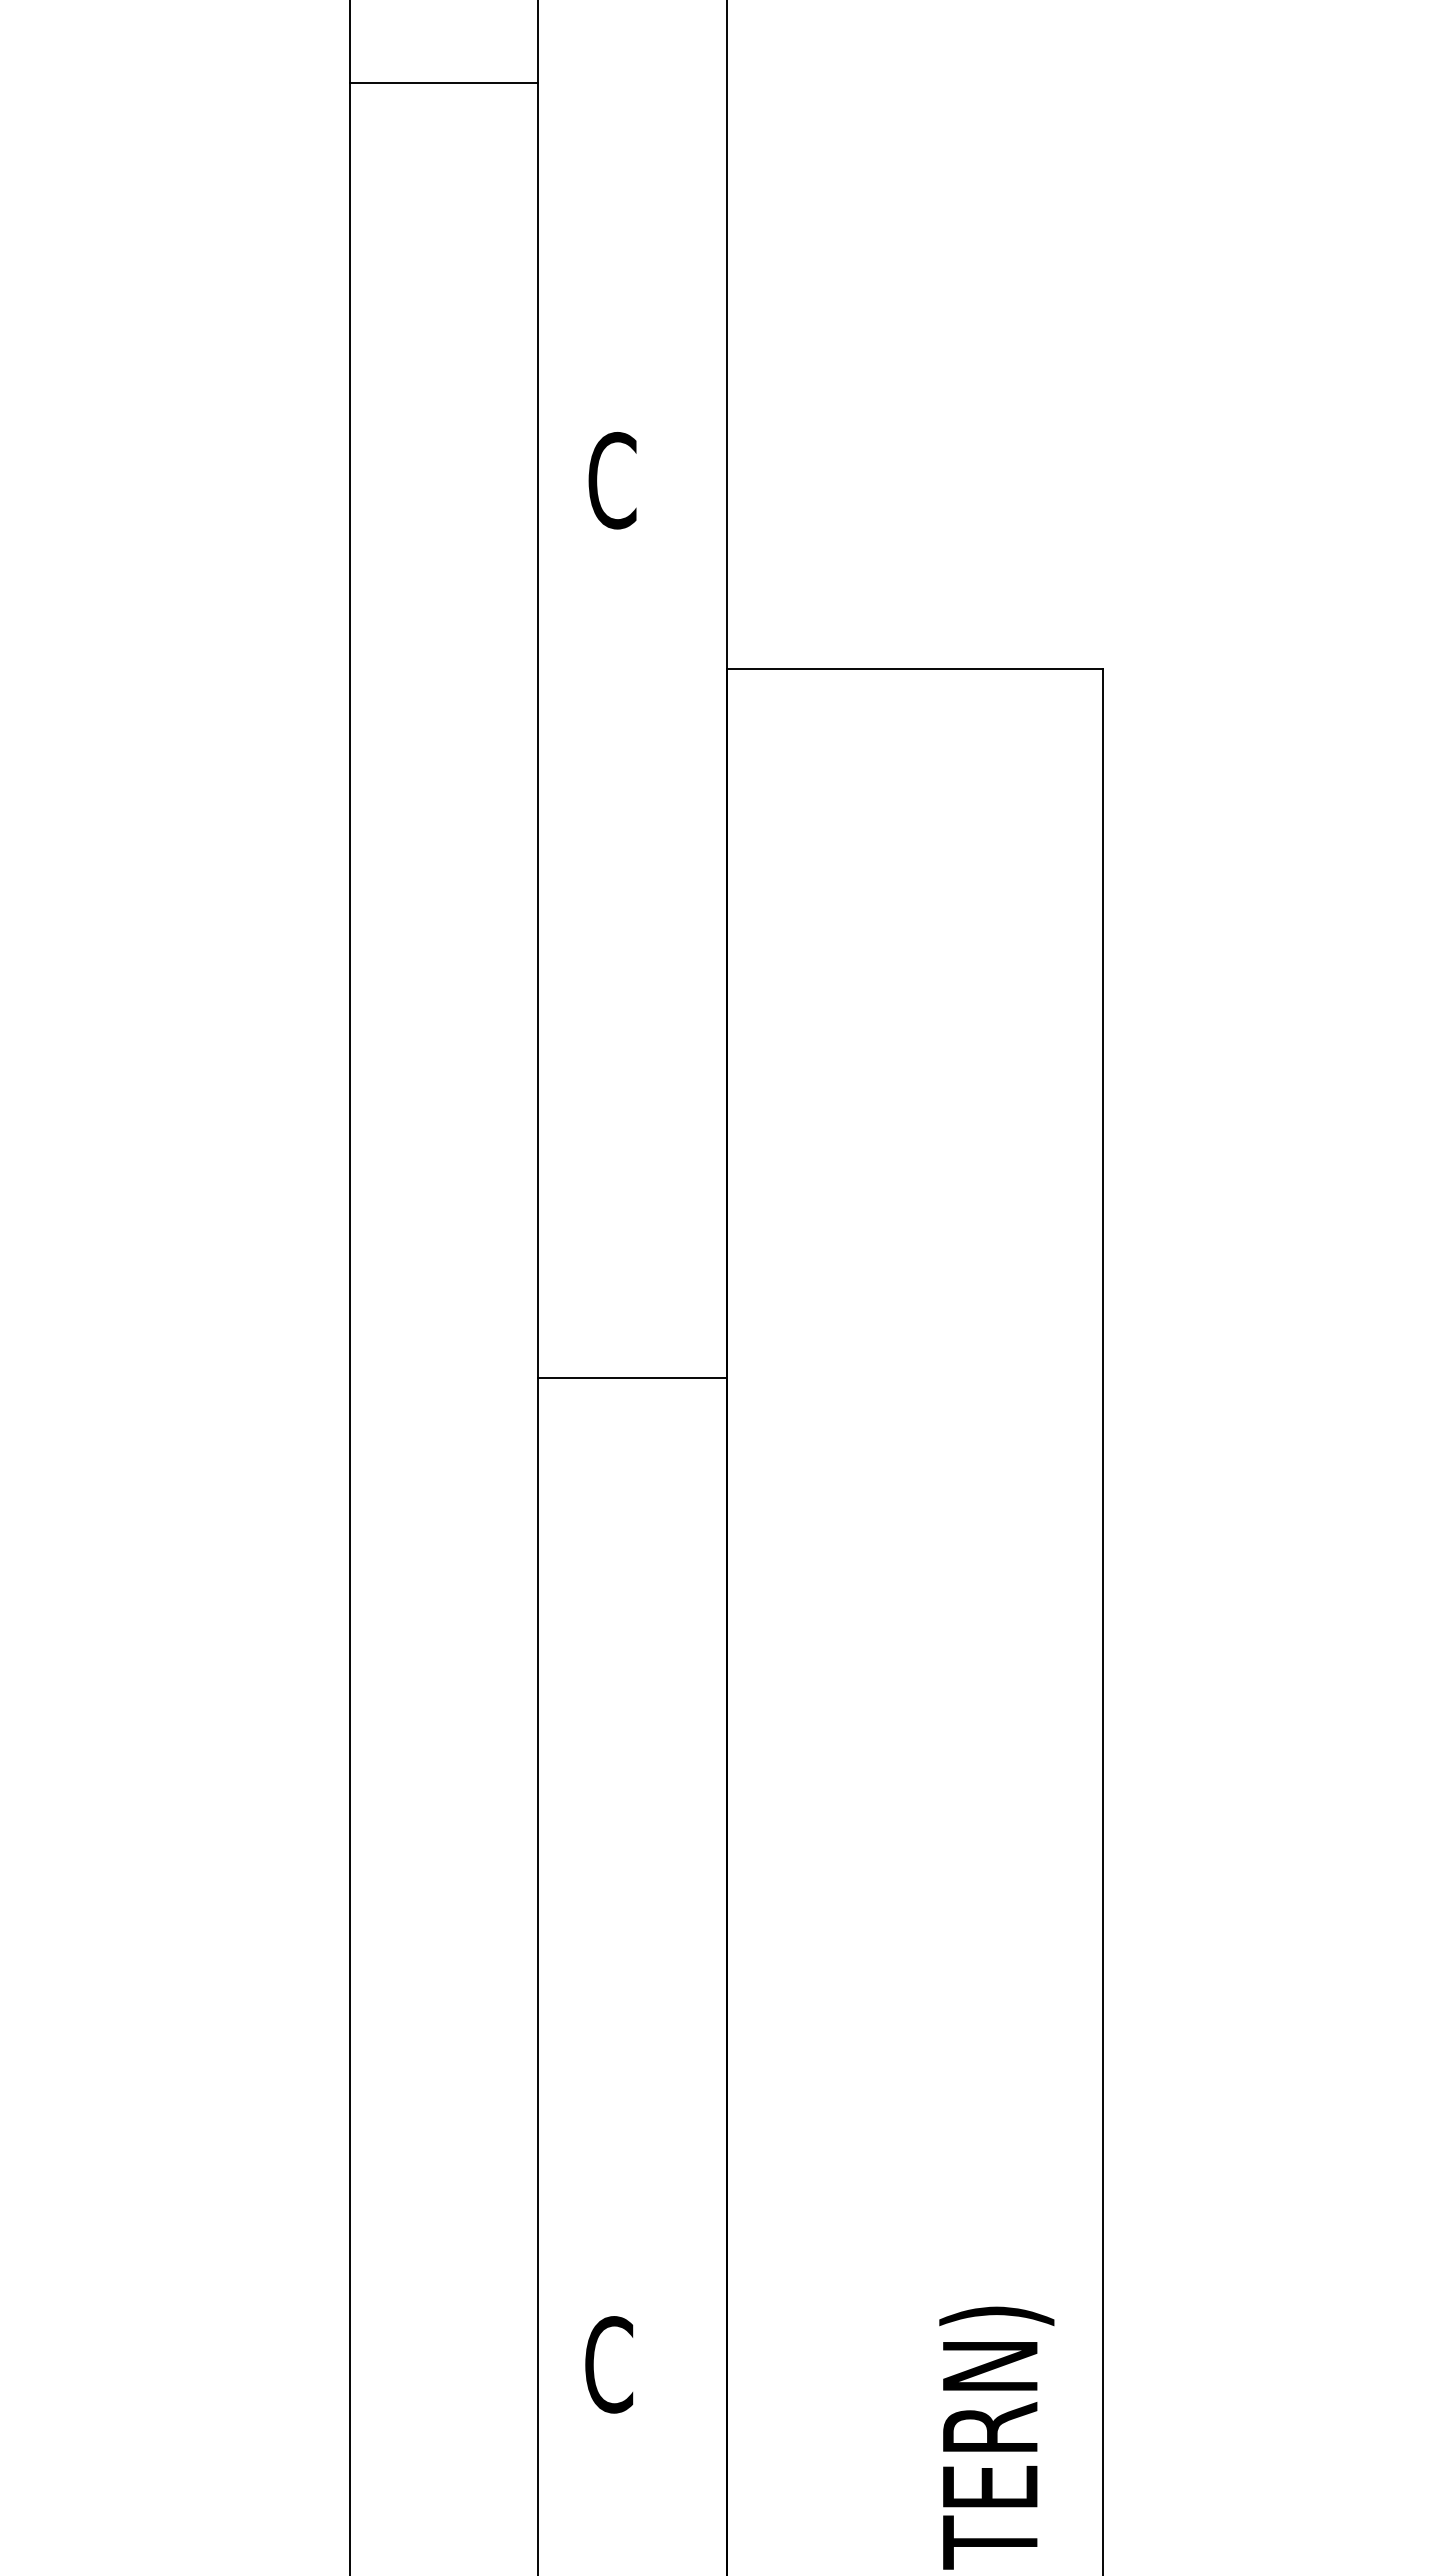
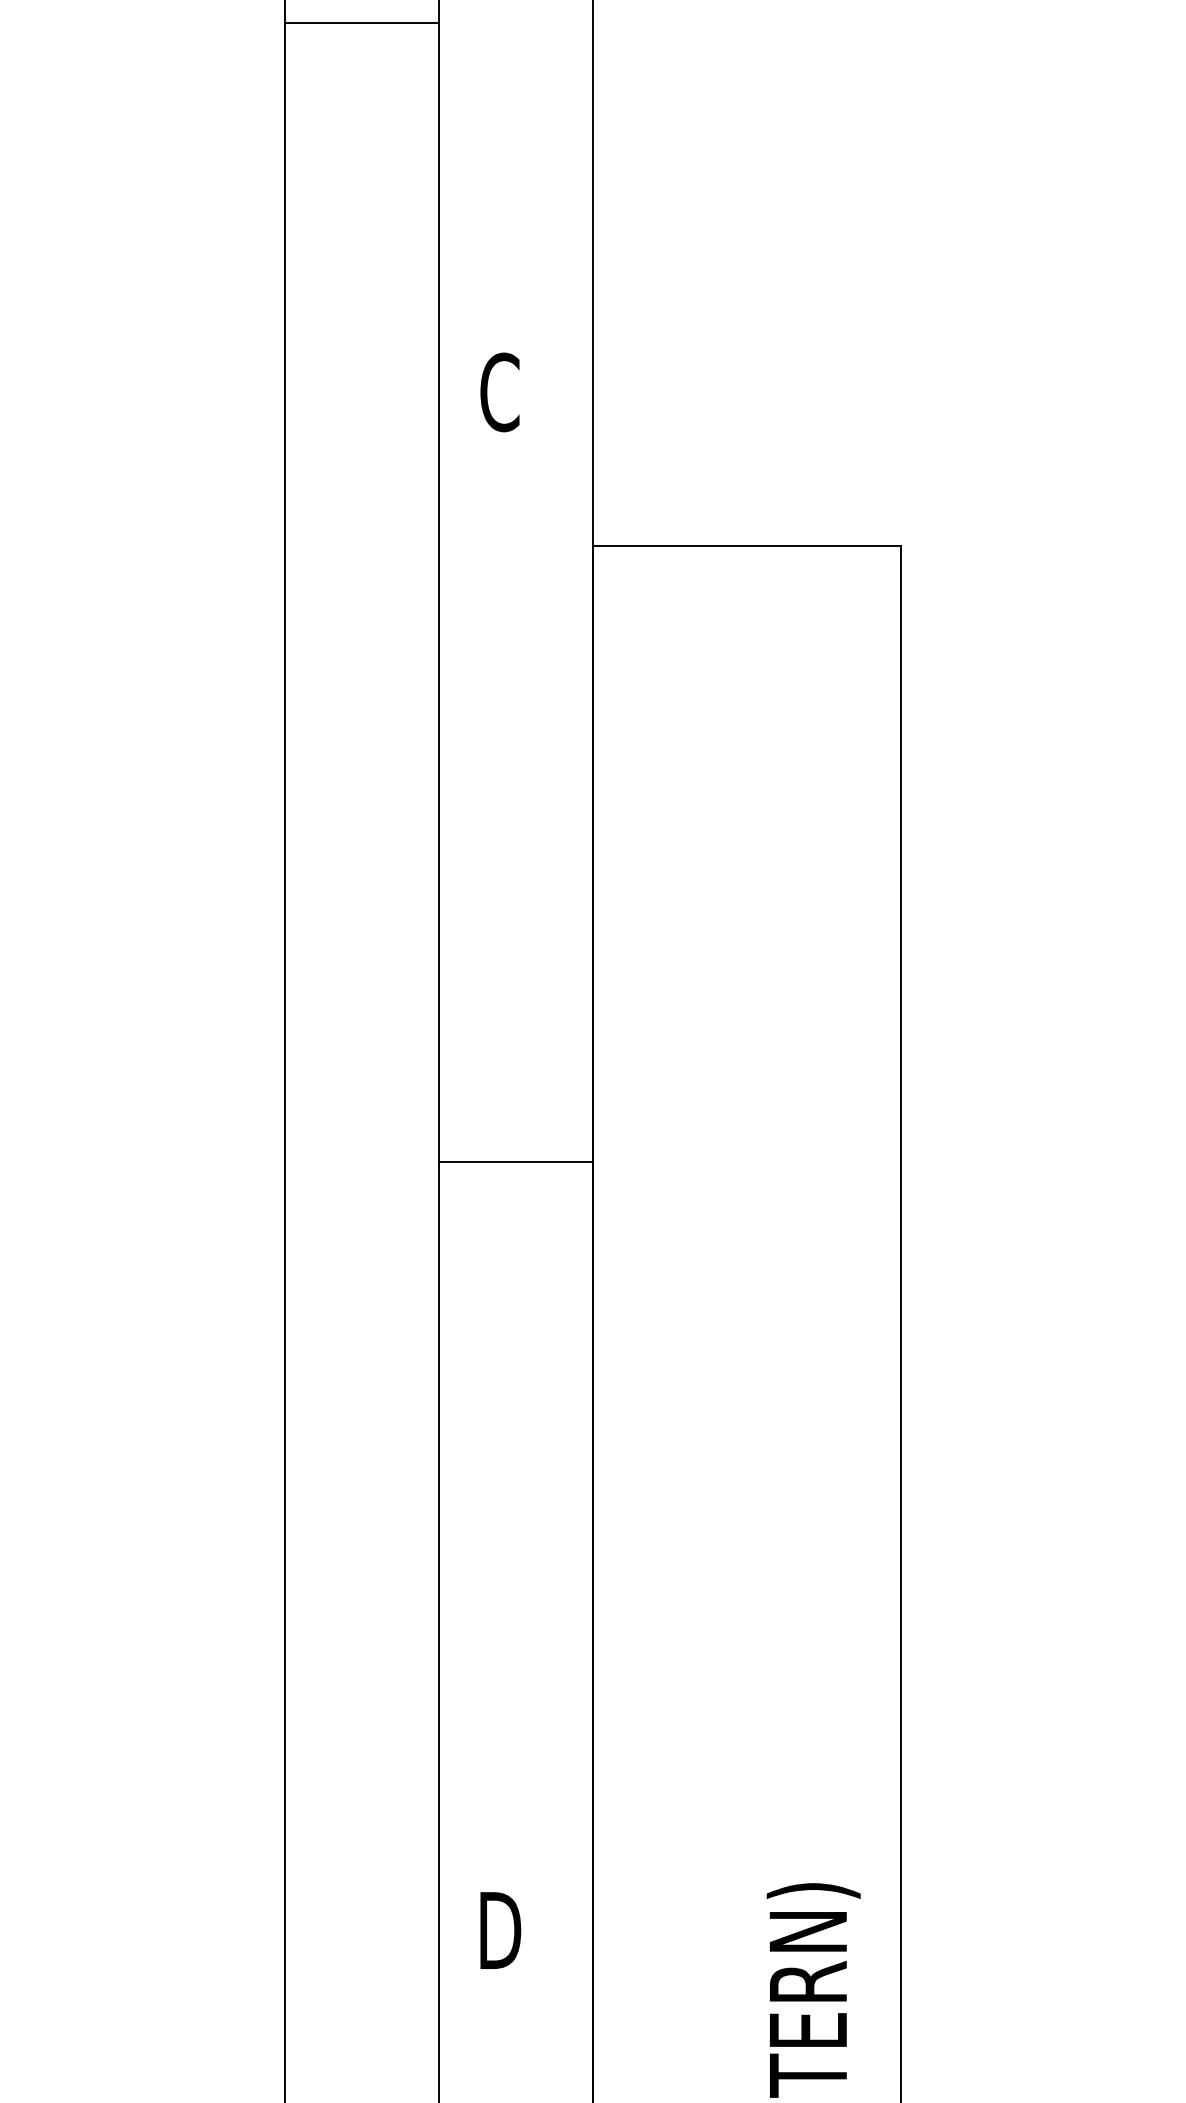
line: (443, 82) -> (361, 23), moved
line: (632, 1377) -> (516, 1161), moved
text: (611, 2364) -> (499, 1930), C -> D

